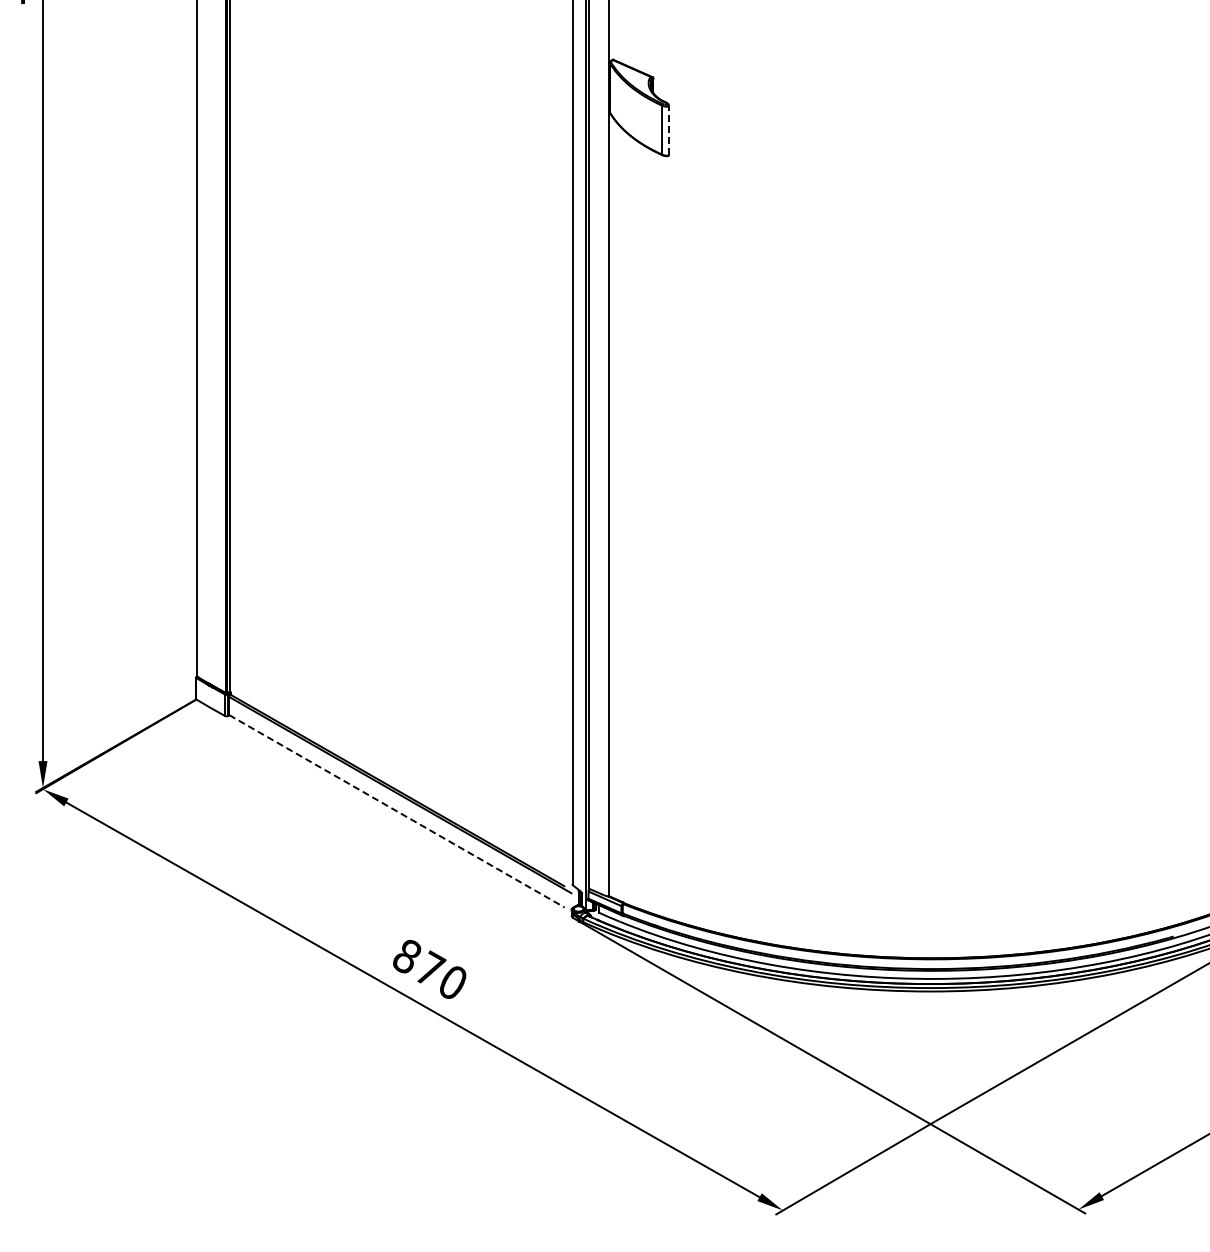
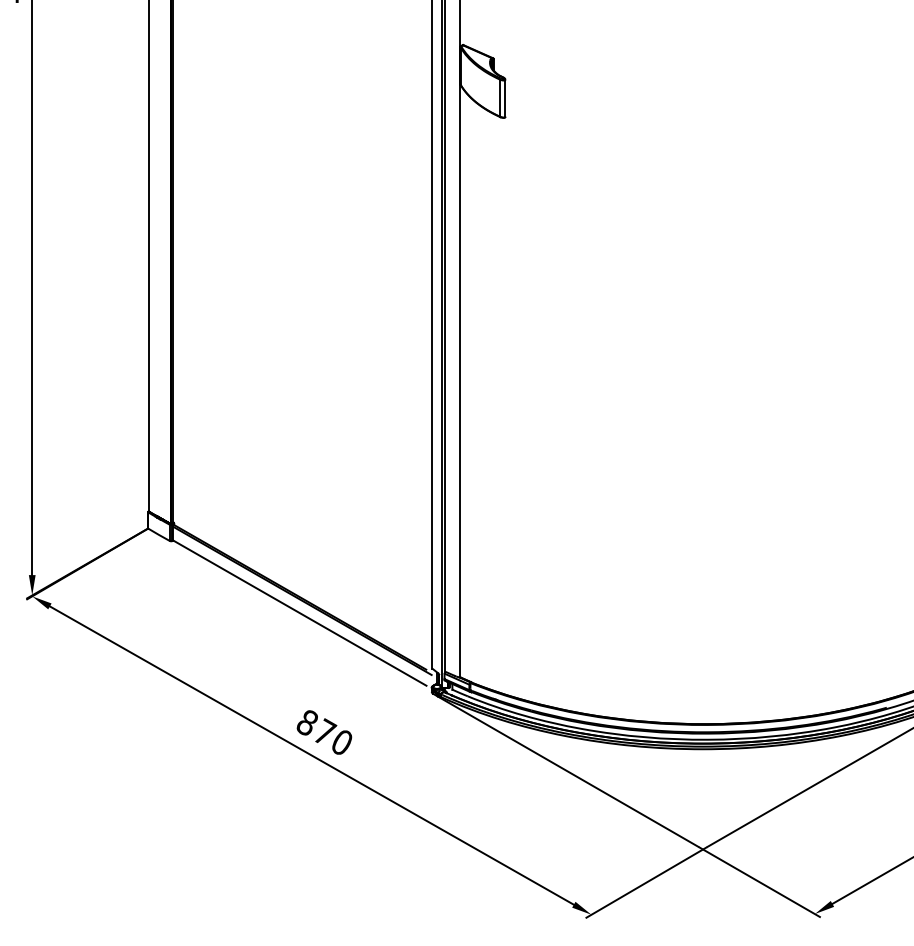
line: (669, 129) -> (505, 97), dashed -> solid
line: (397, 811) -> (300, 613), dashed -> solid

